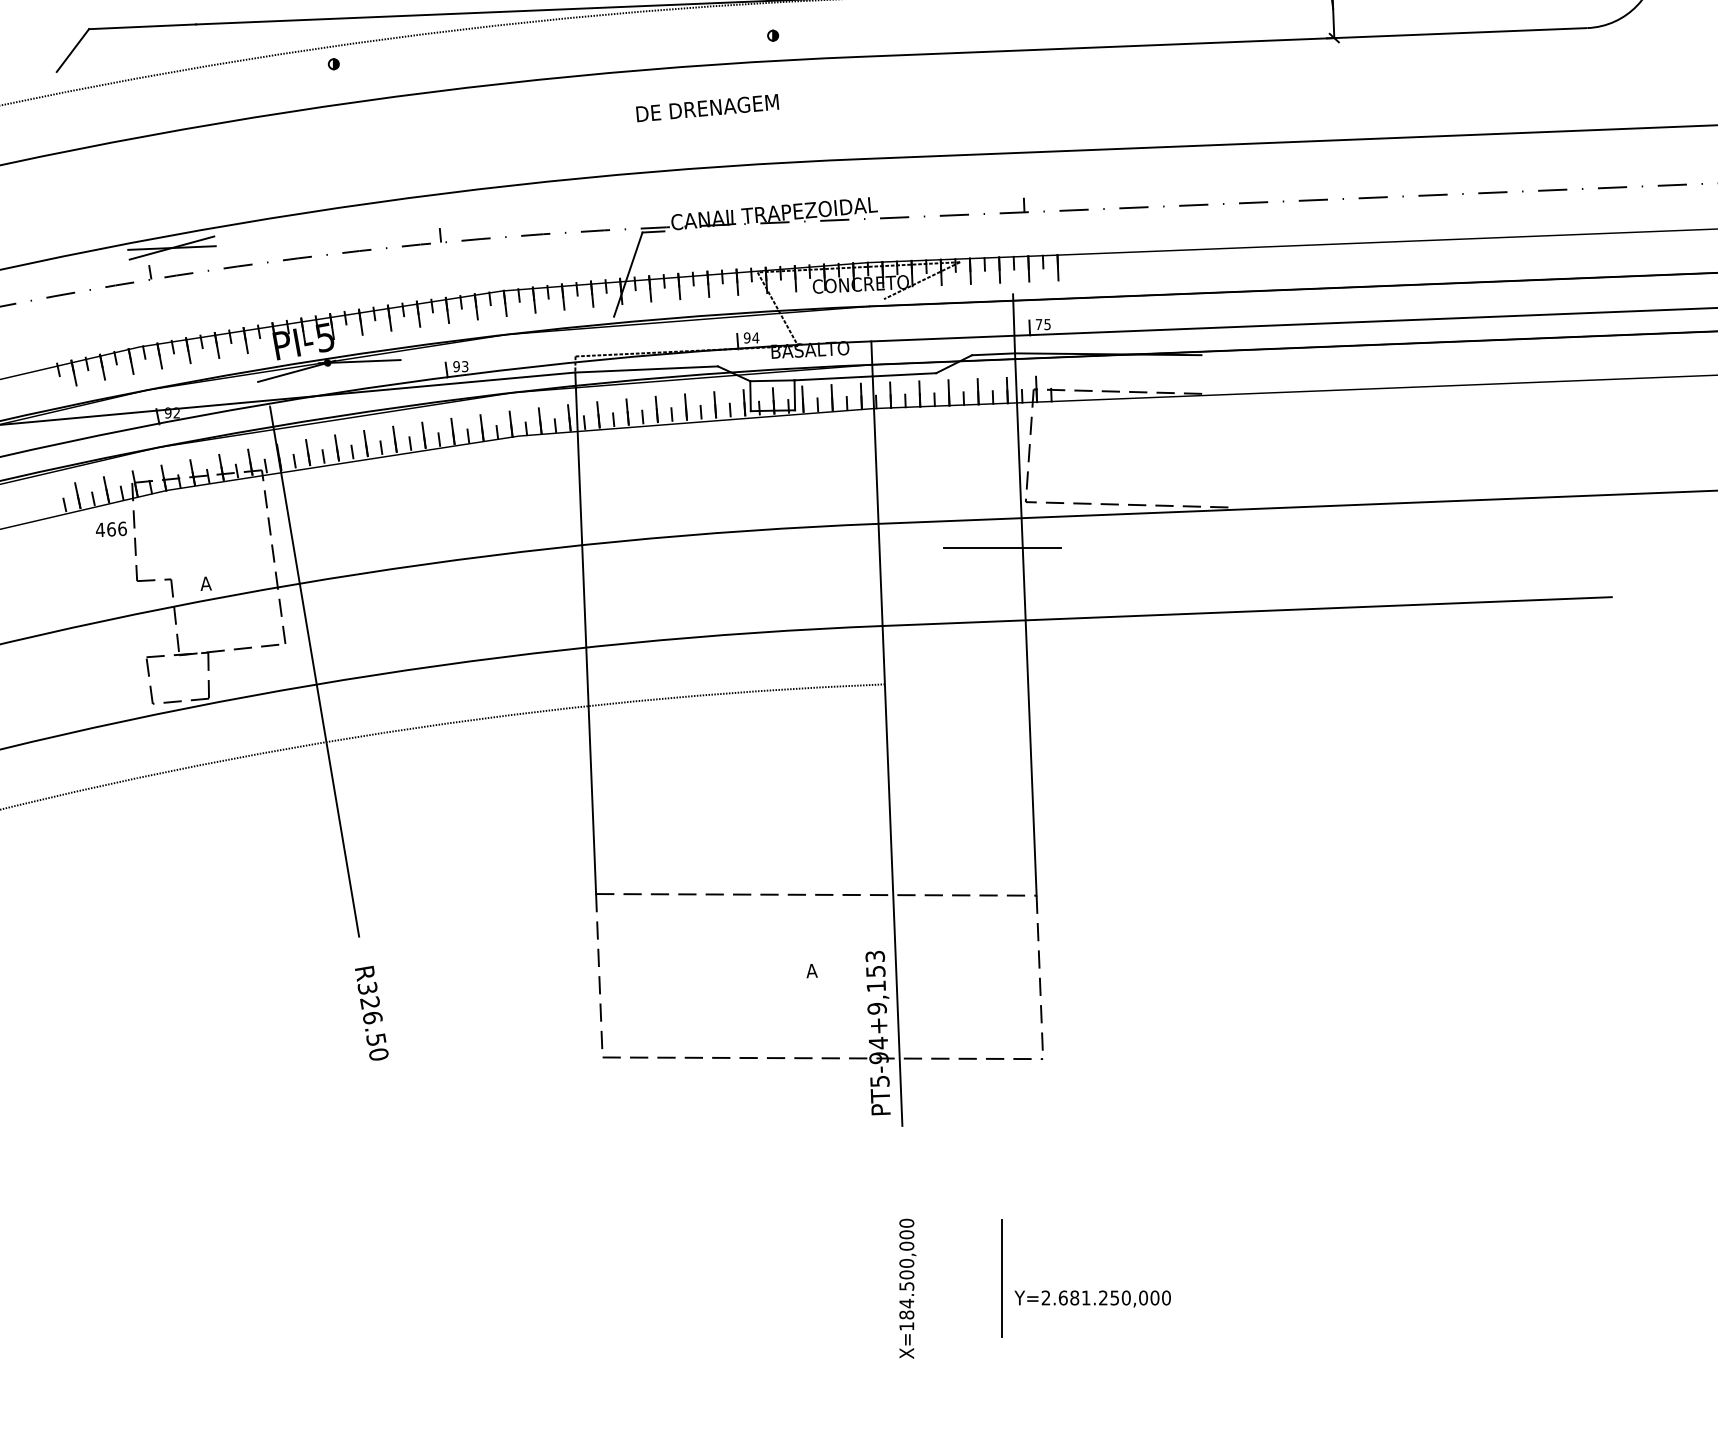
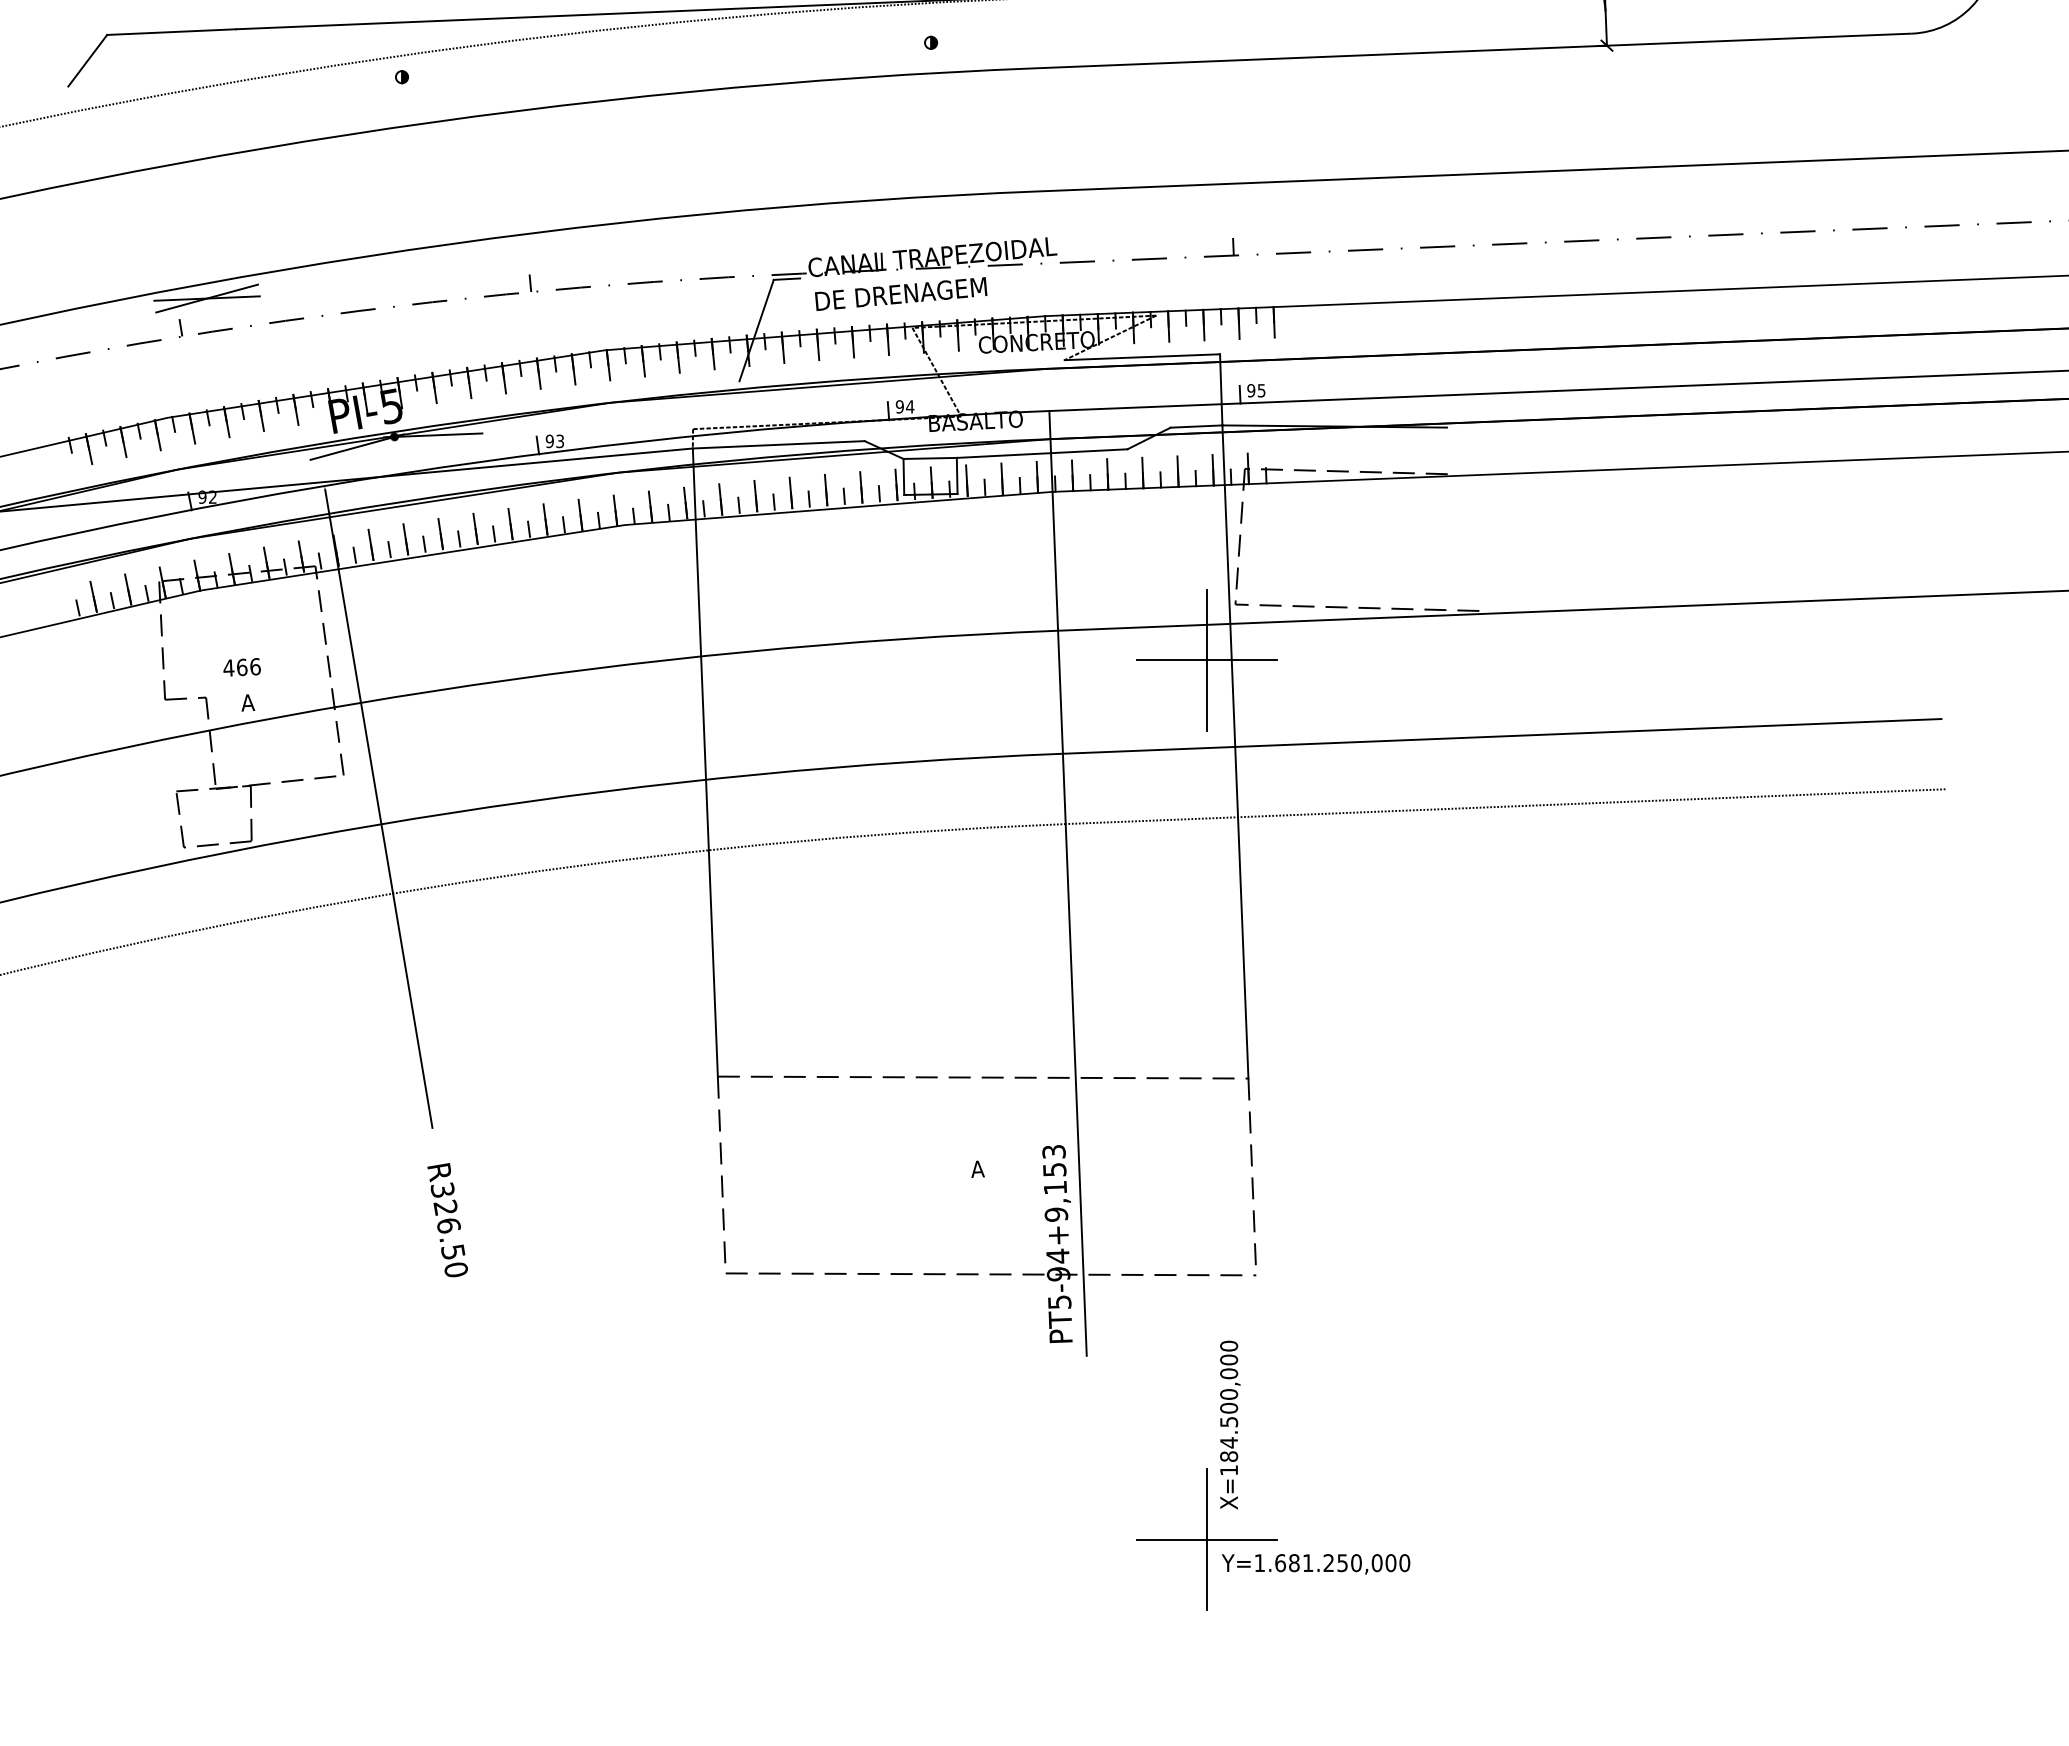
text: (707, 107) -> (901, 293), moved
line: (948, 296) -> (1142, 357), added
text: (1039, 324) -> (1251, 390), 75 -> 95
text: (110, 529) -> (241, 667), moved
line: (1001, 547) -> (1206, 659), added
line: (1250, 669) -> (1505, 806), added
line: (1001, 1278) -> (1206, 1539), added
text: (907, 1288) -> (1230, 1424), moved
text: (1045, 1297) -> (1259, 1562), Y=2.681.250,000 -> Y=1.681.250,000

